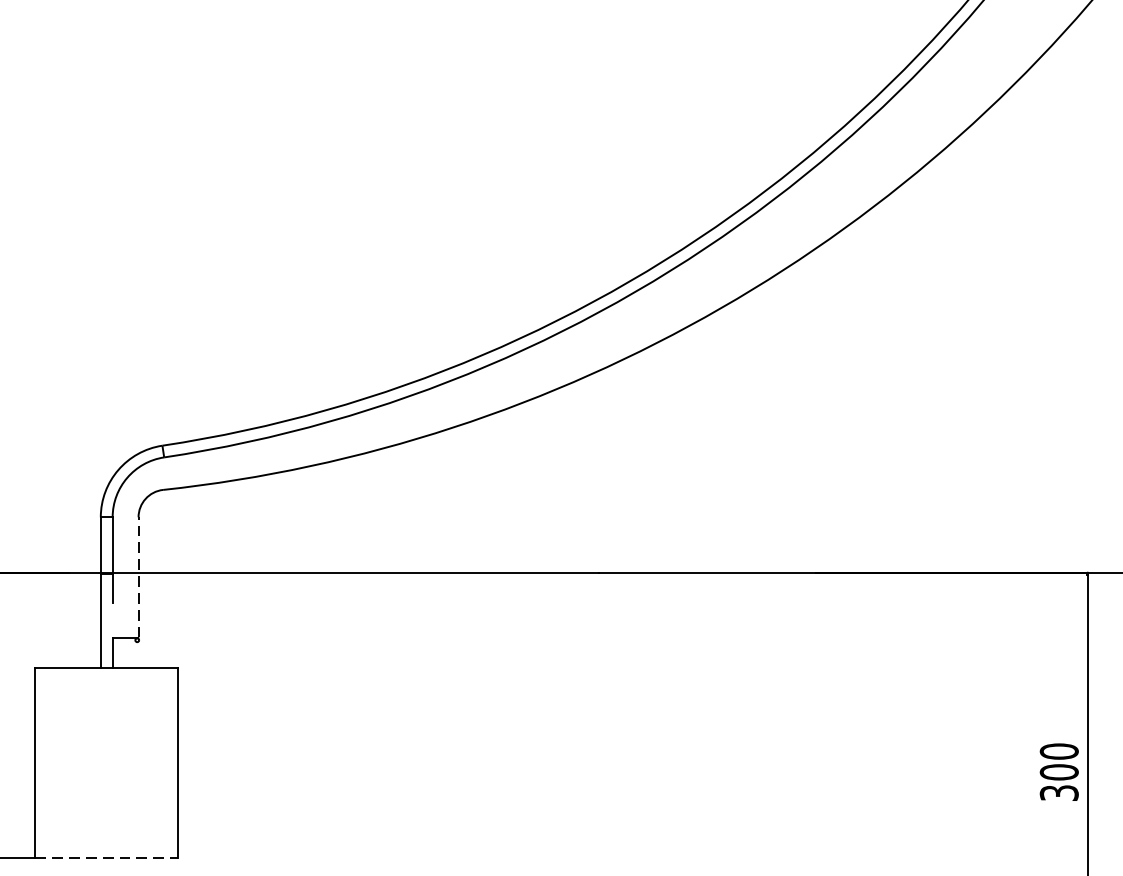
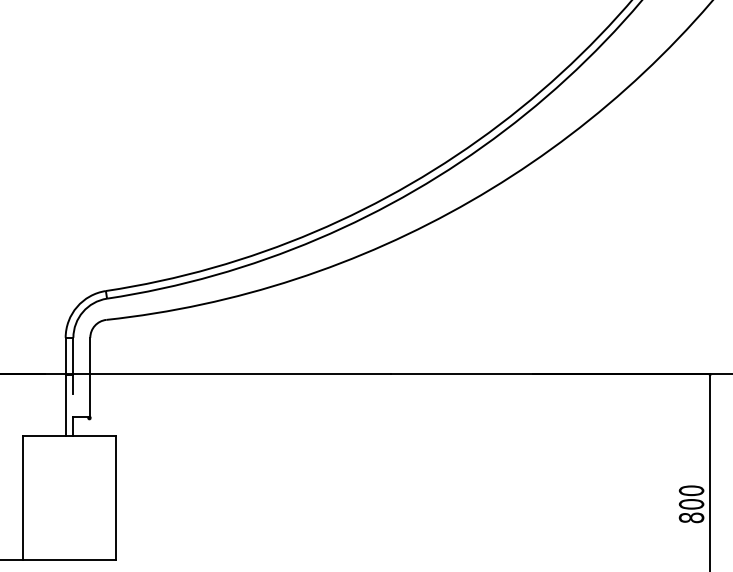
line: (138, 576) -> (90, 376), dashed -> solid
text: (1059, 792) -> (691, 517), 300 -> 800
line: (106, 858) -> (69, 560), dashed -> solid

